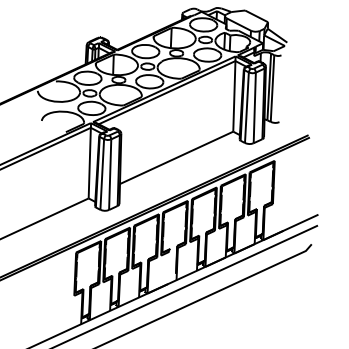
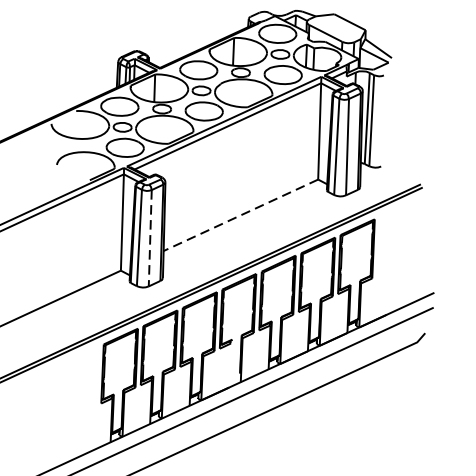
line: (176, 158) -> (240, 216), solid -> dashed
line: (110, 175) -> (150, 239), solid -> dashed

